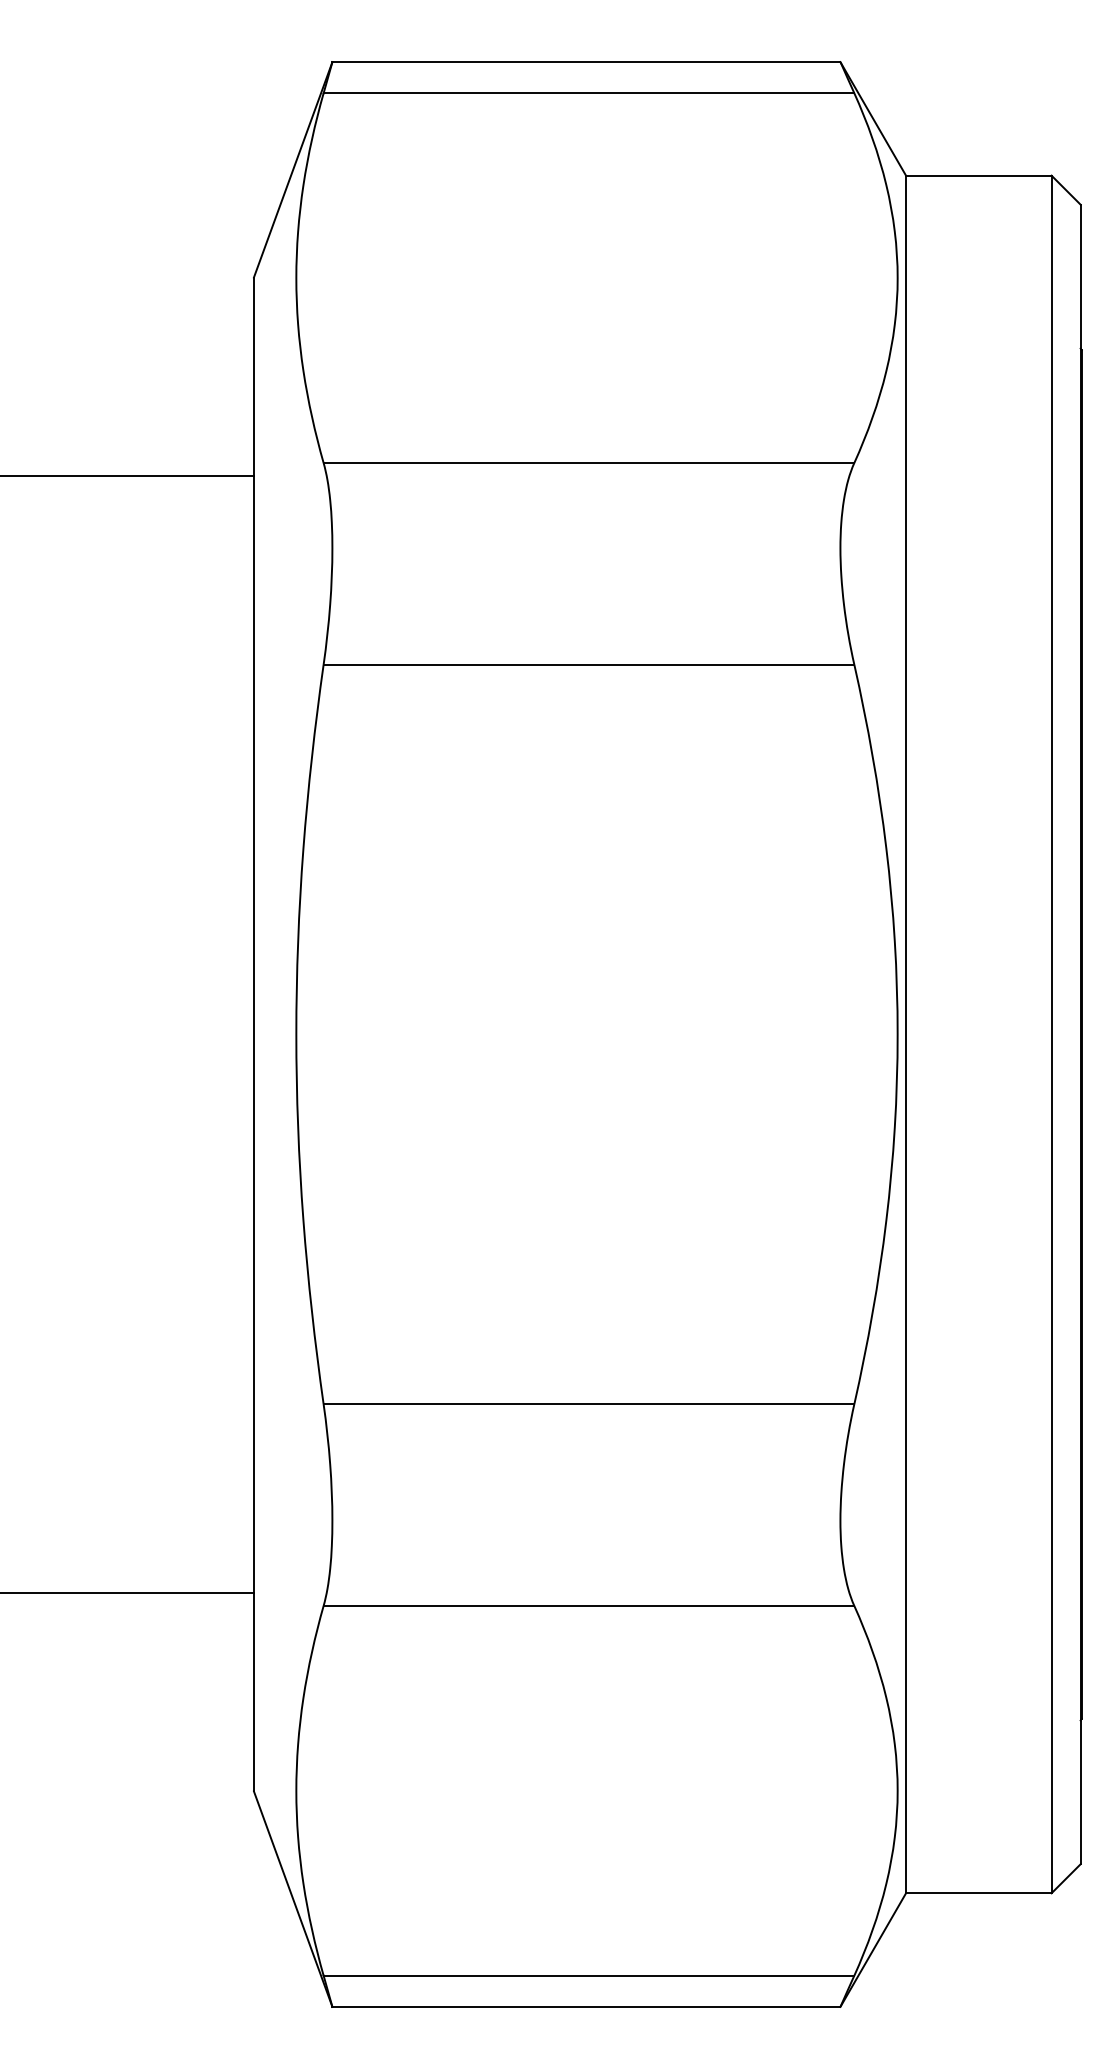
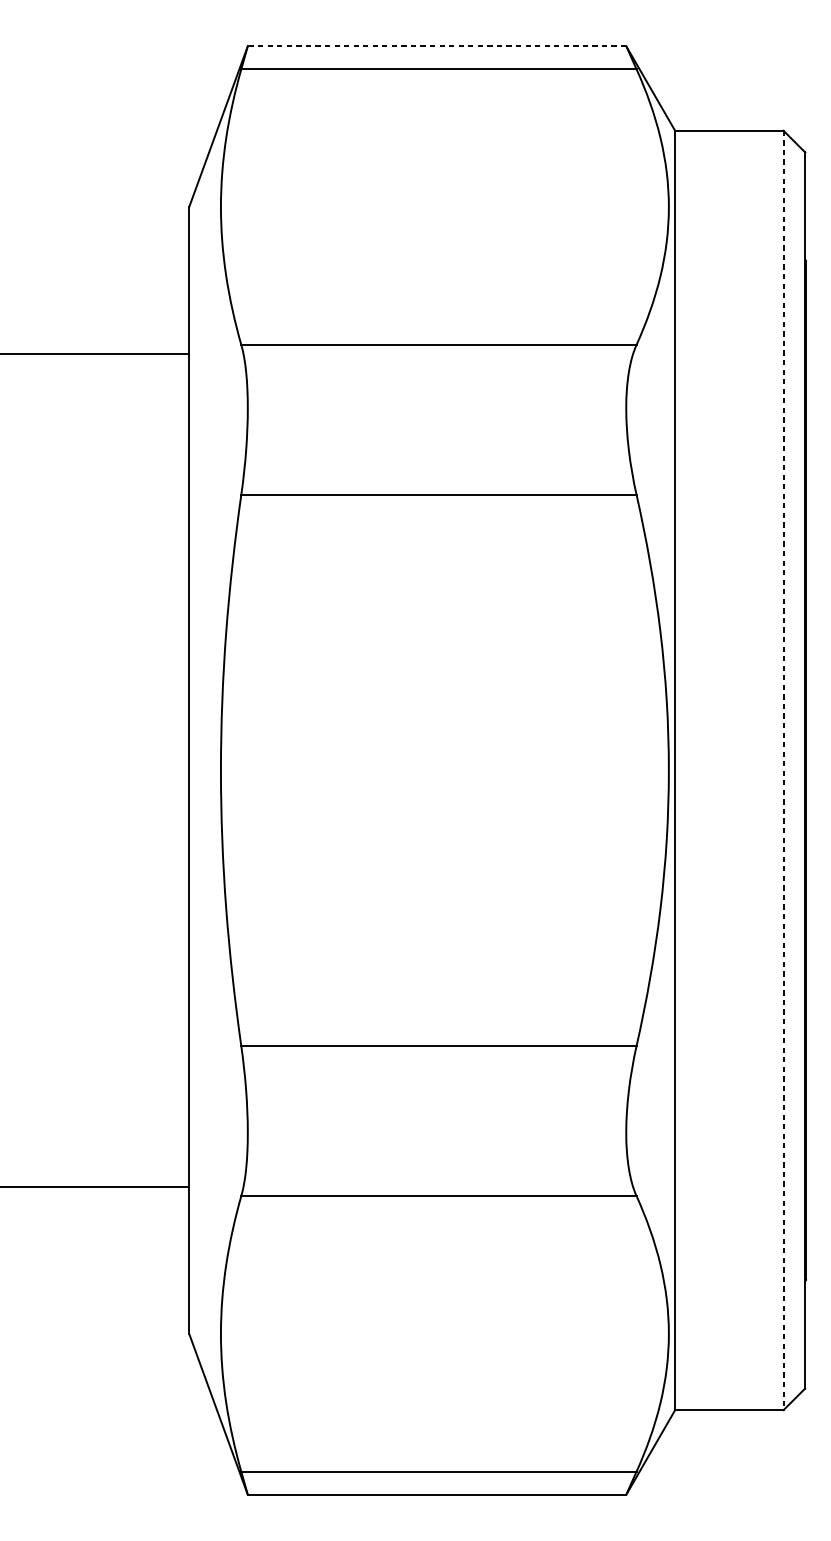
line: (586, 62) -> (437, 46), solid -> dashed
line: (1051, 1034) -> (783, 770), solid -> dashed

